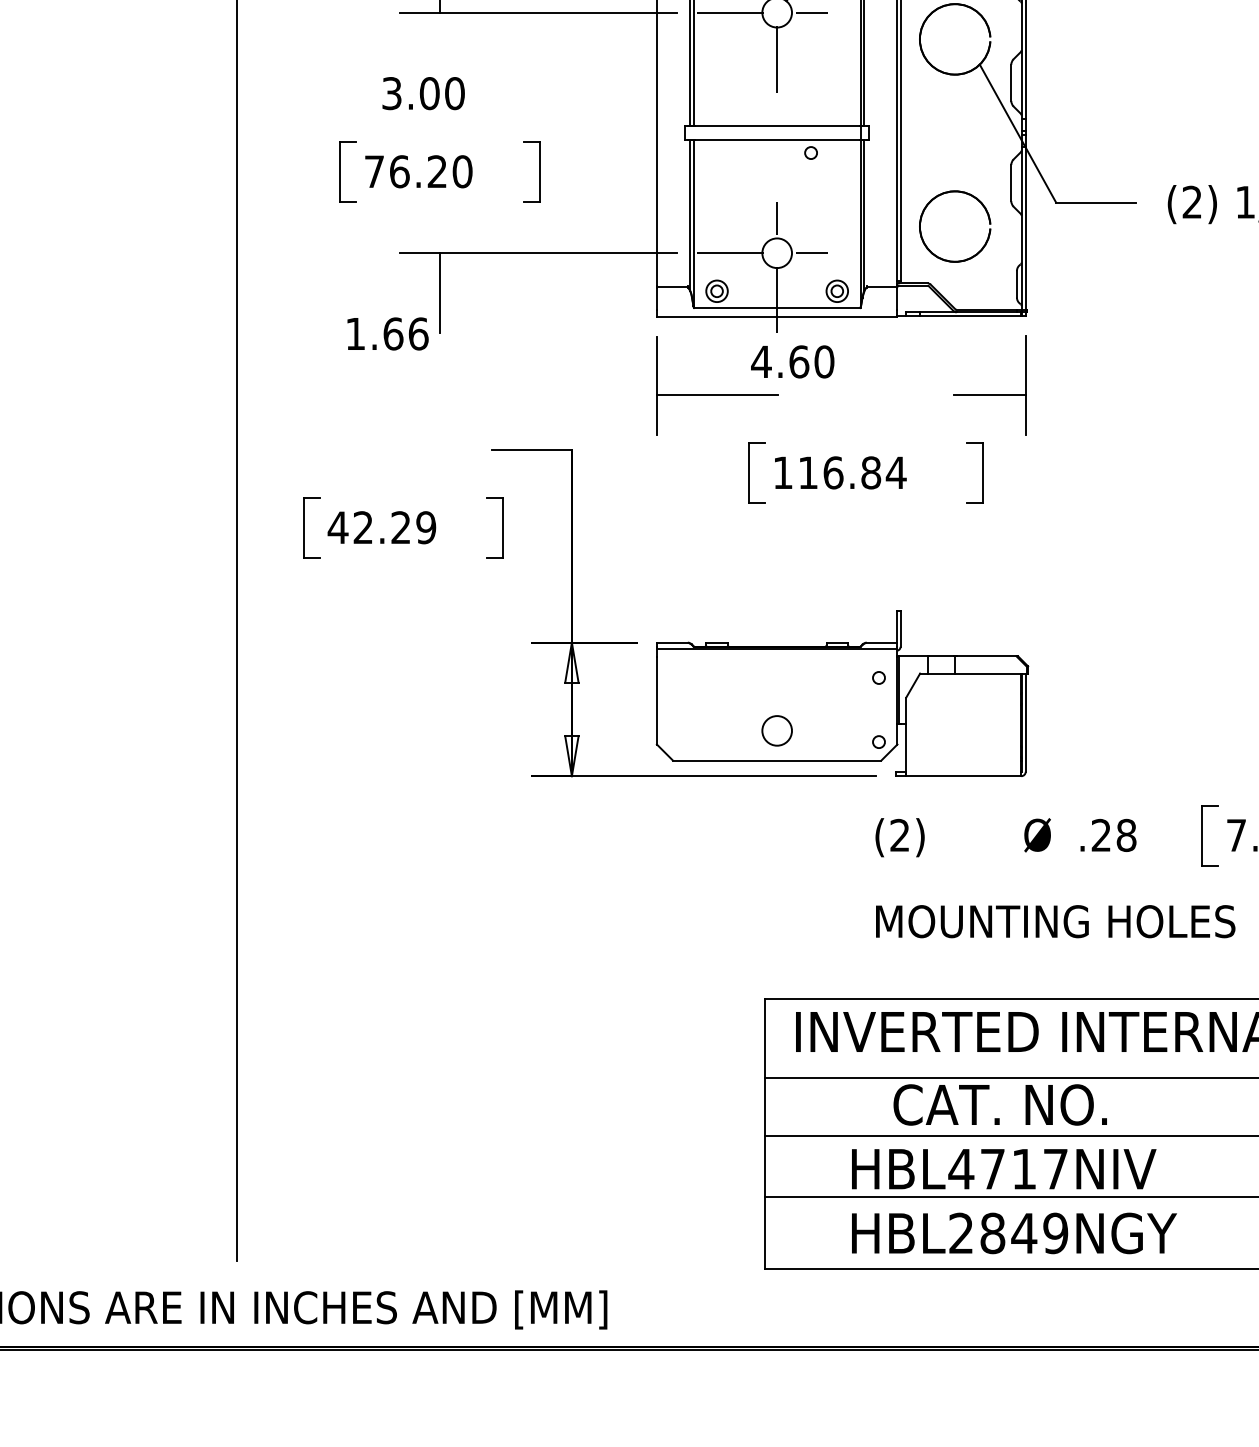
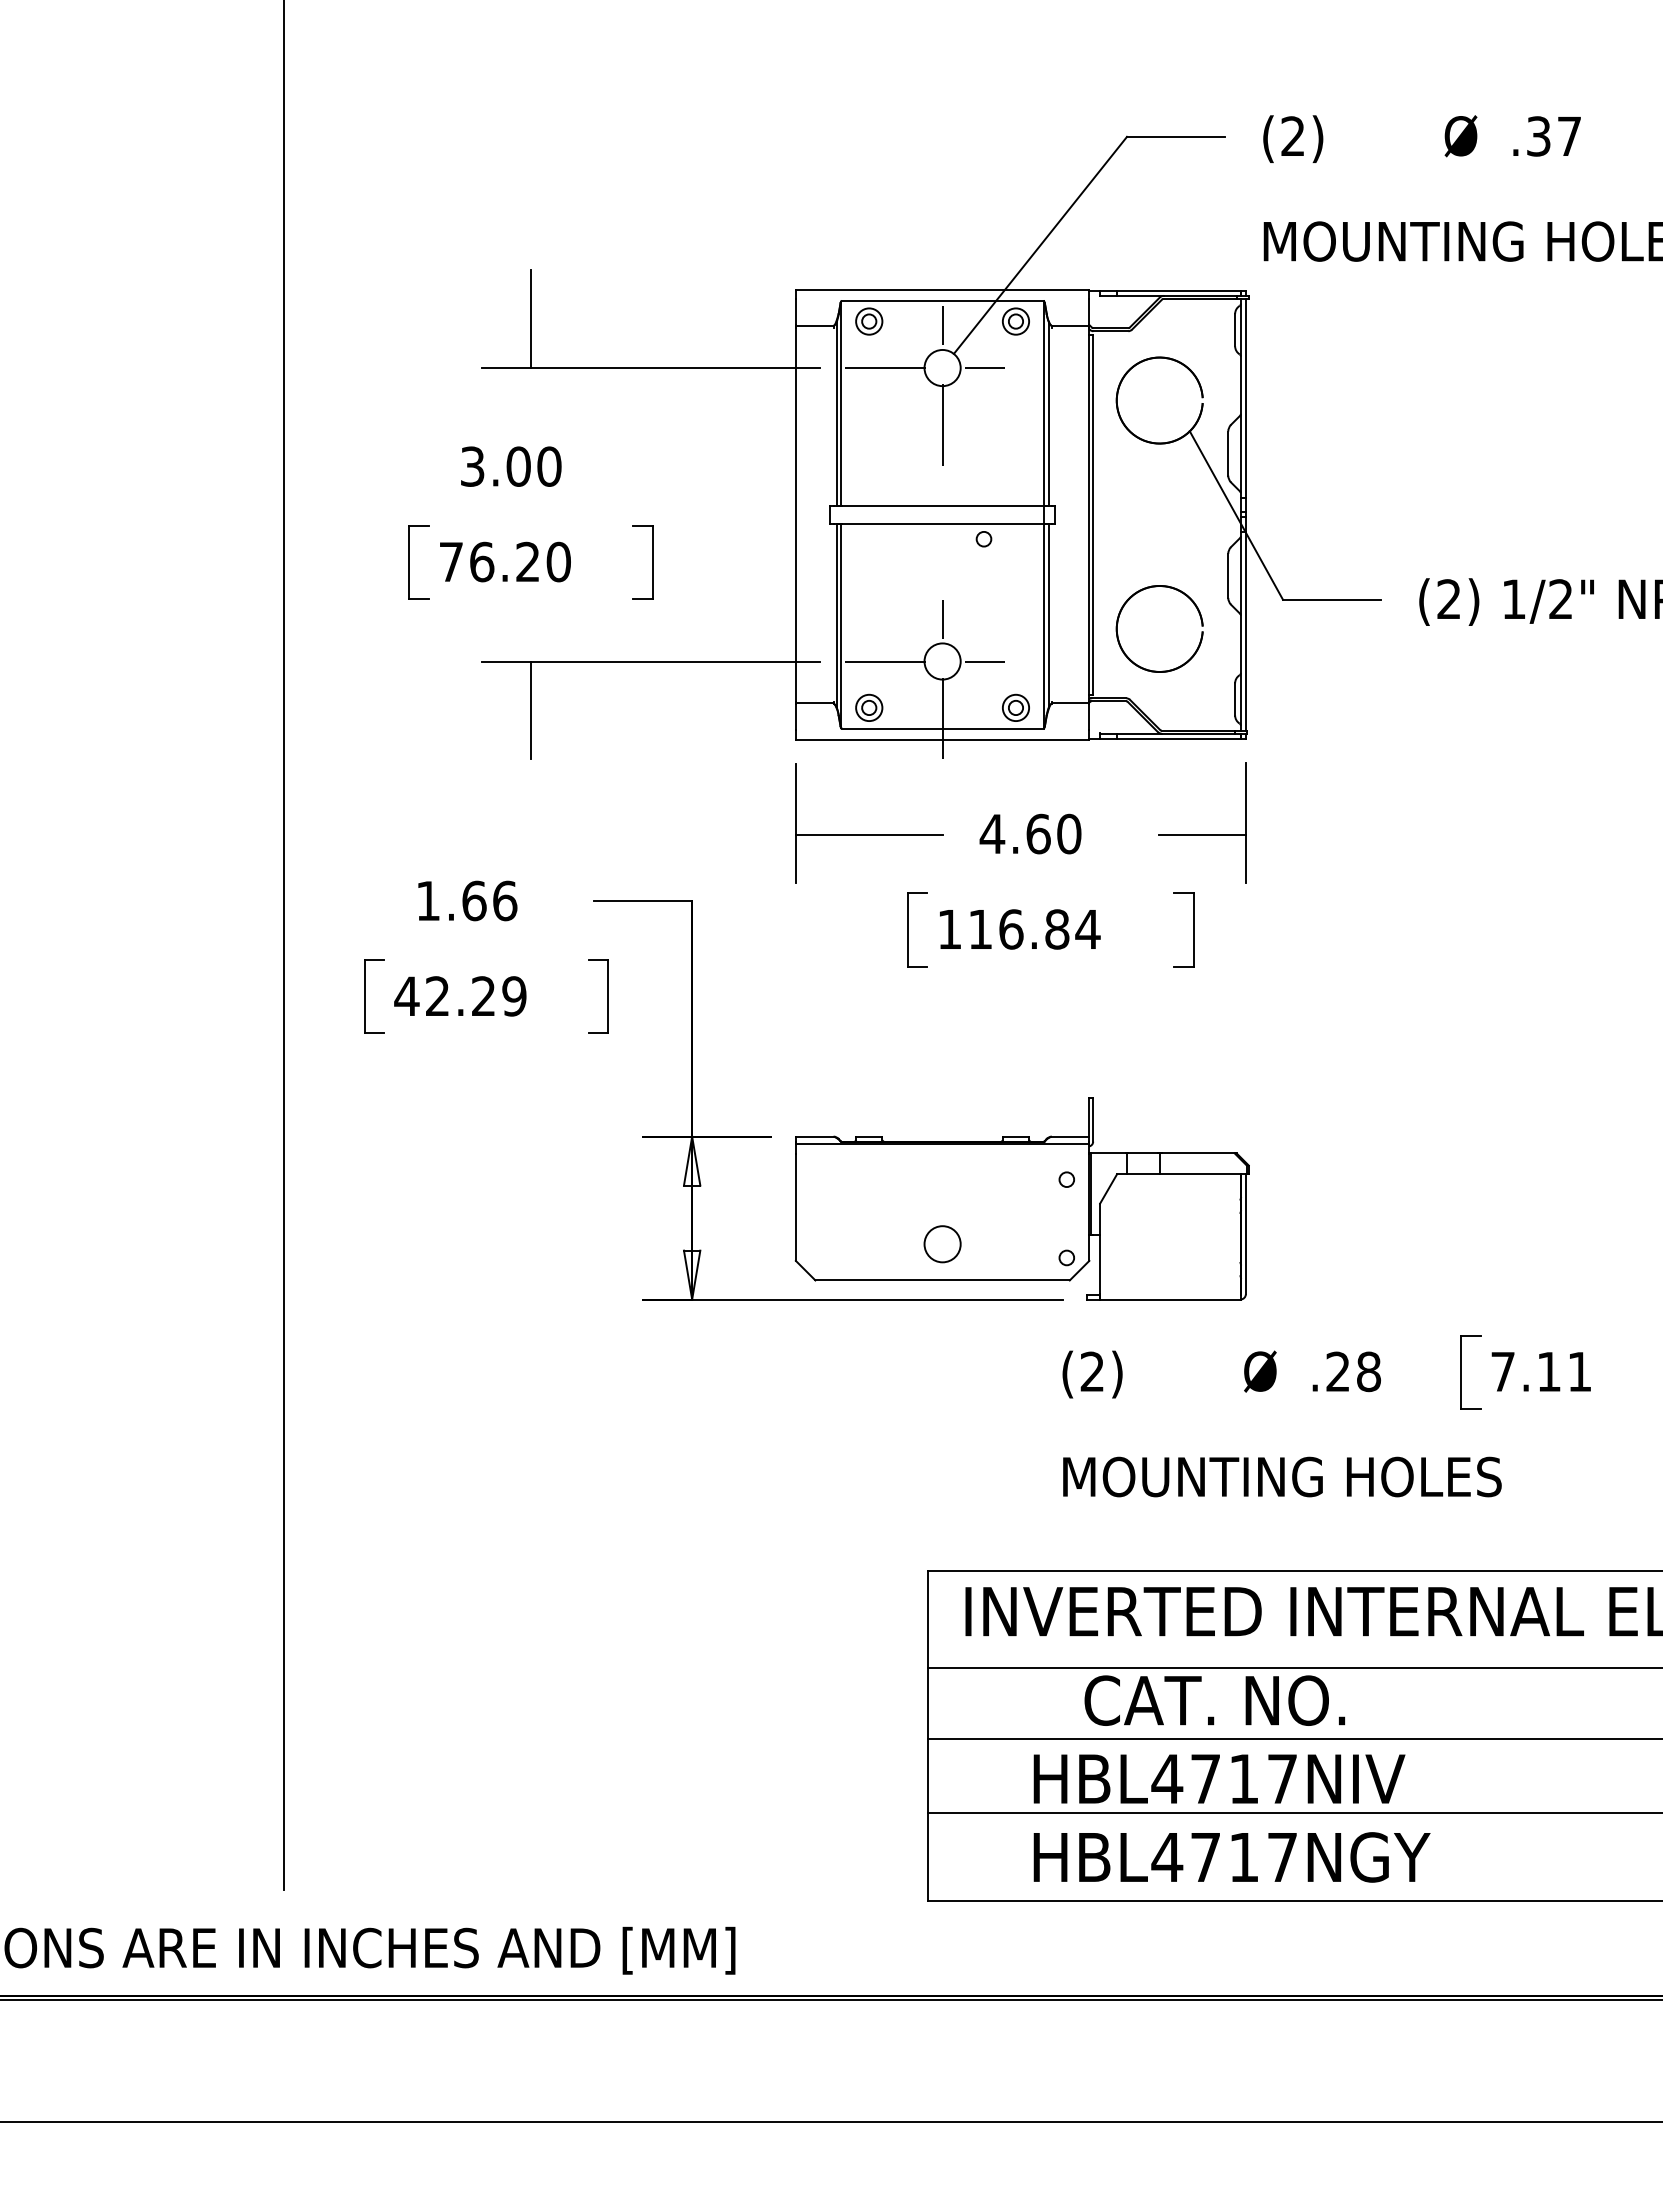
text: (387, 333) -> (467, 900), moved
text: (792, 361) -> (1030, 833), moved
text: (1008, 1233) -> (1224, 1857), HBL2849NGY -> HBL4717NGY

